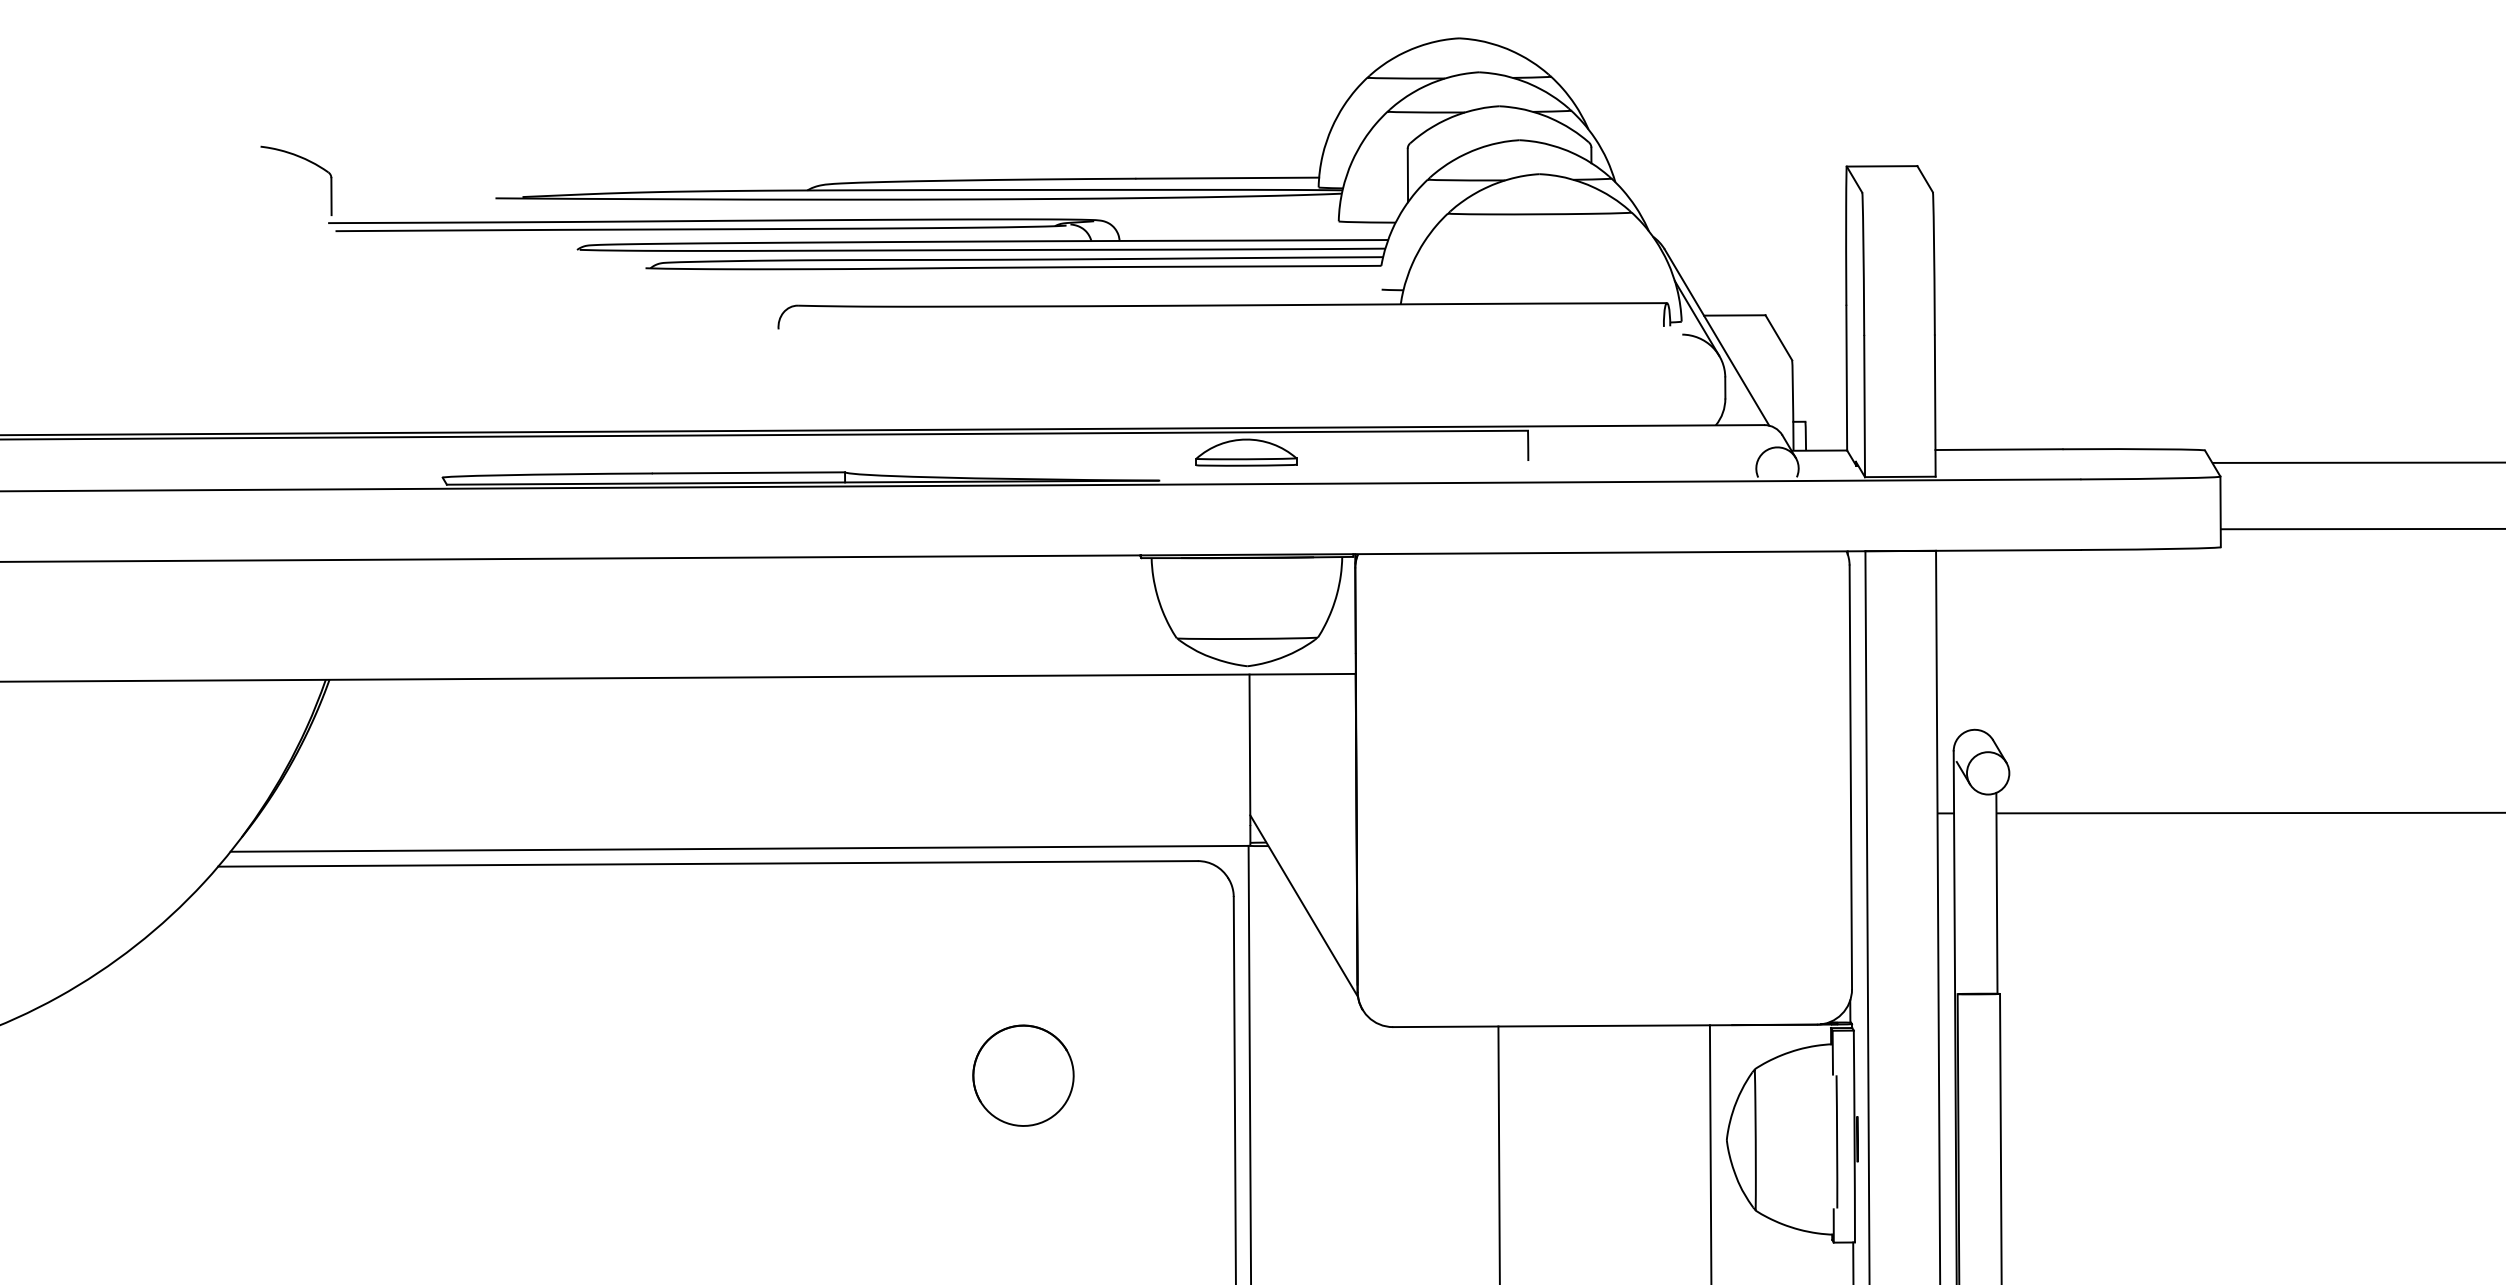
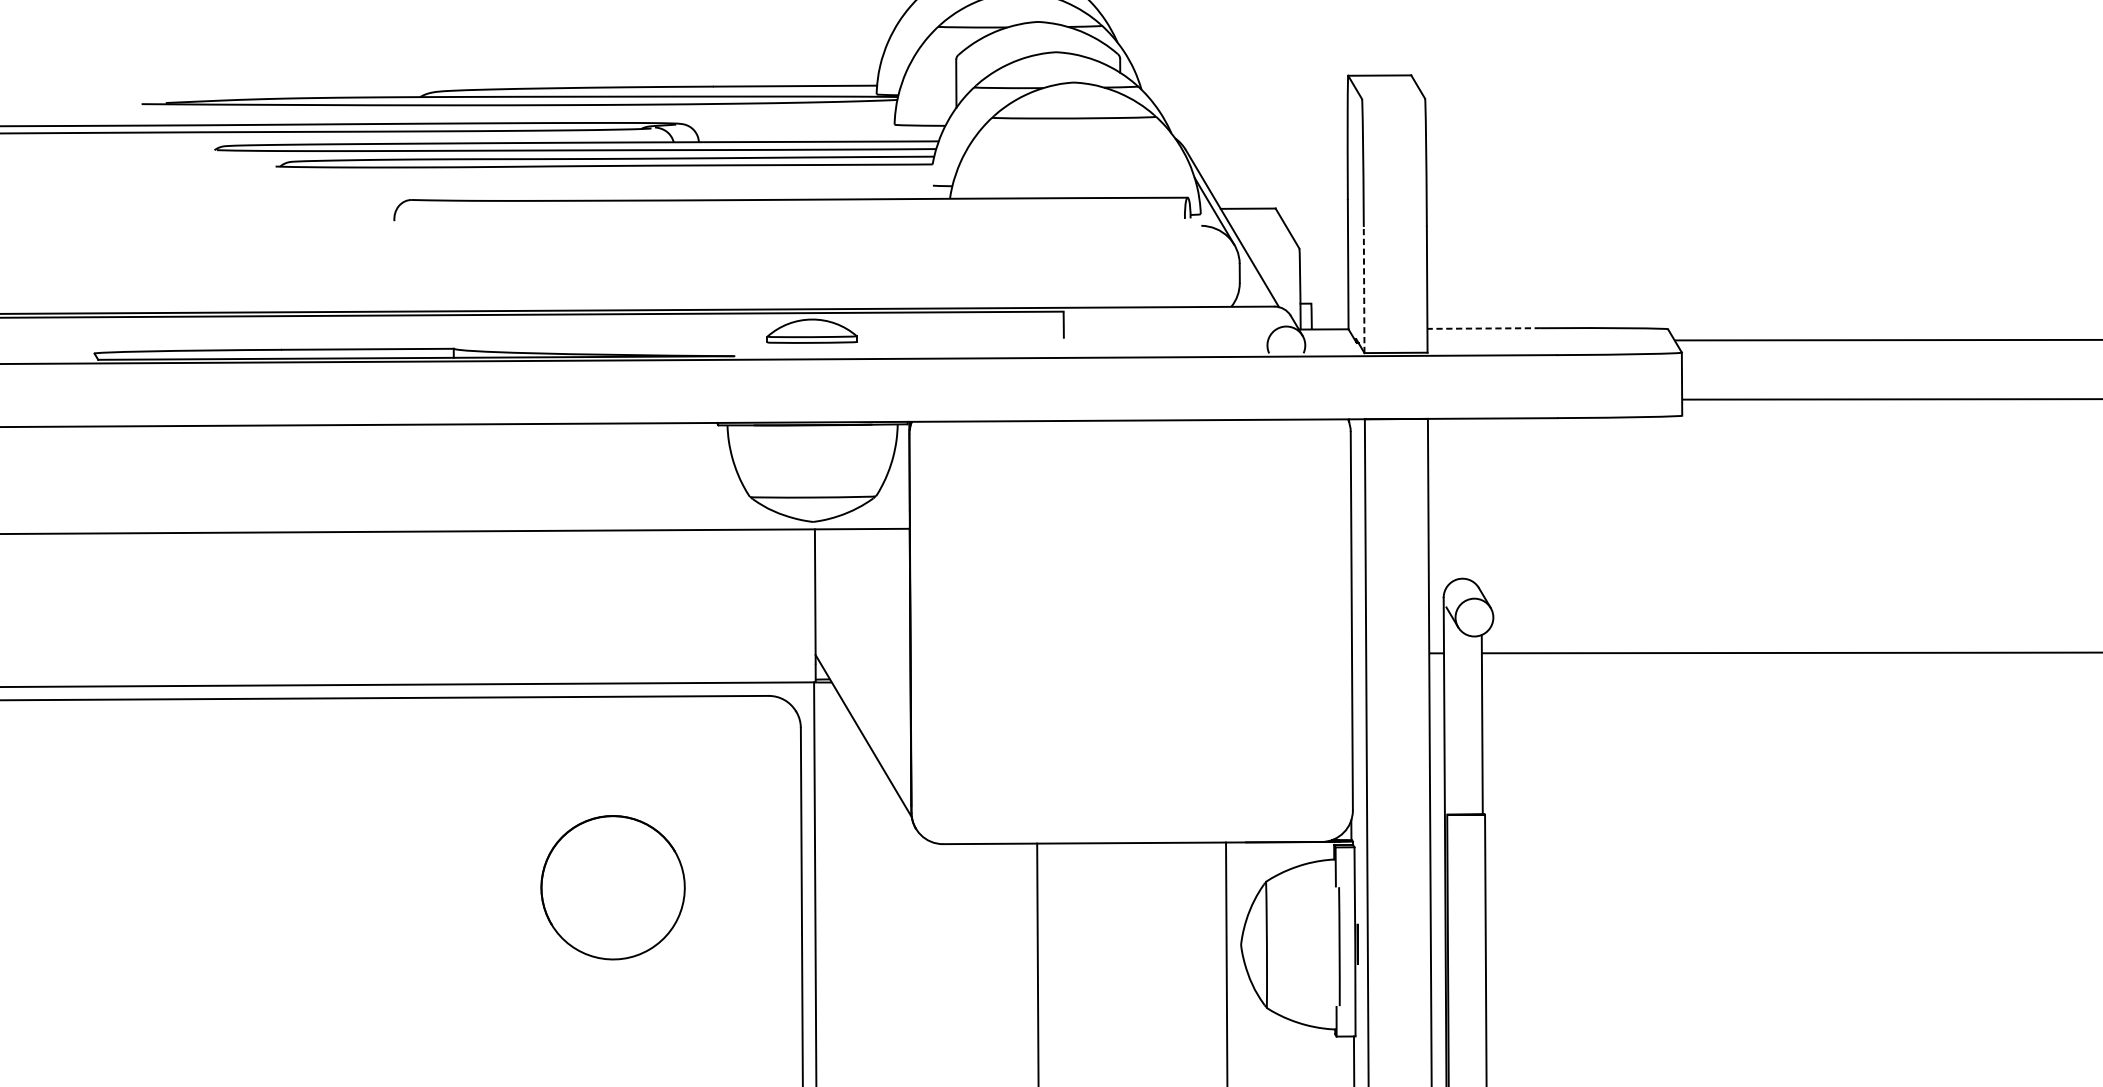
line: (1864, 406) -> (1364, 290), solid -> dashed
line: (1999, 449) -> (1484, 328), solid -> dashed
part: (1023, 1075) -> (613, 887), size x1.6

